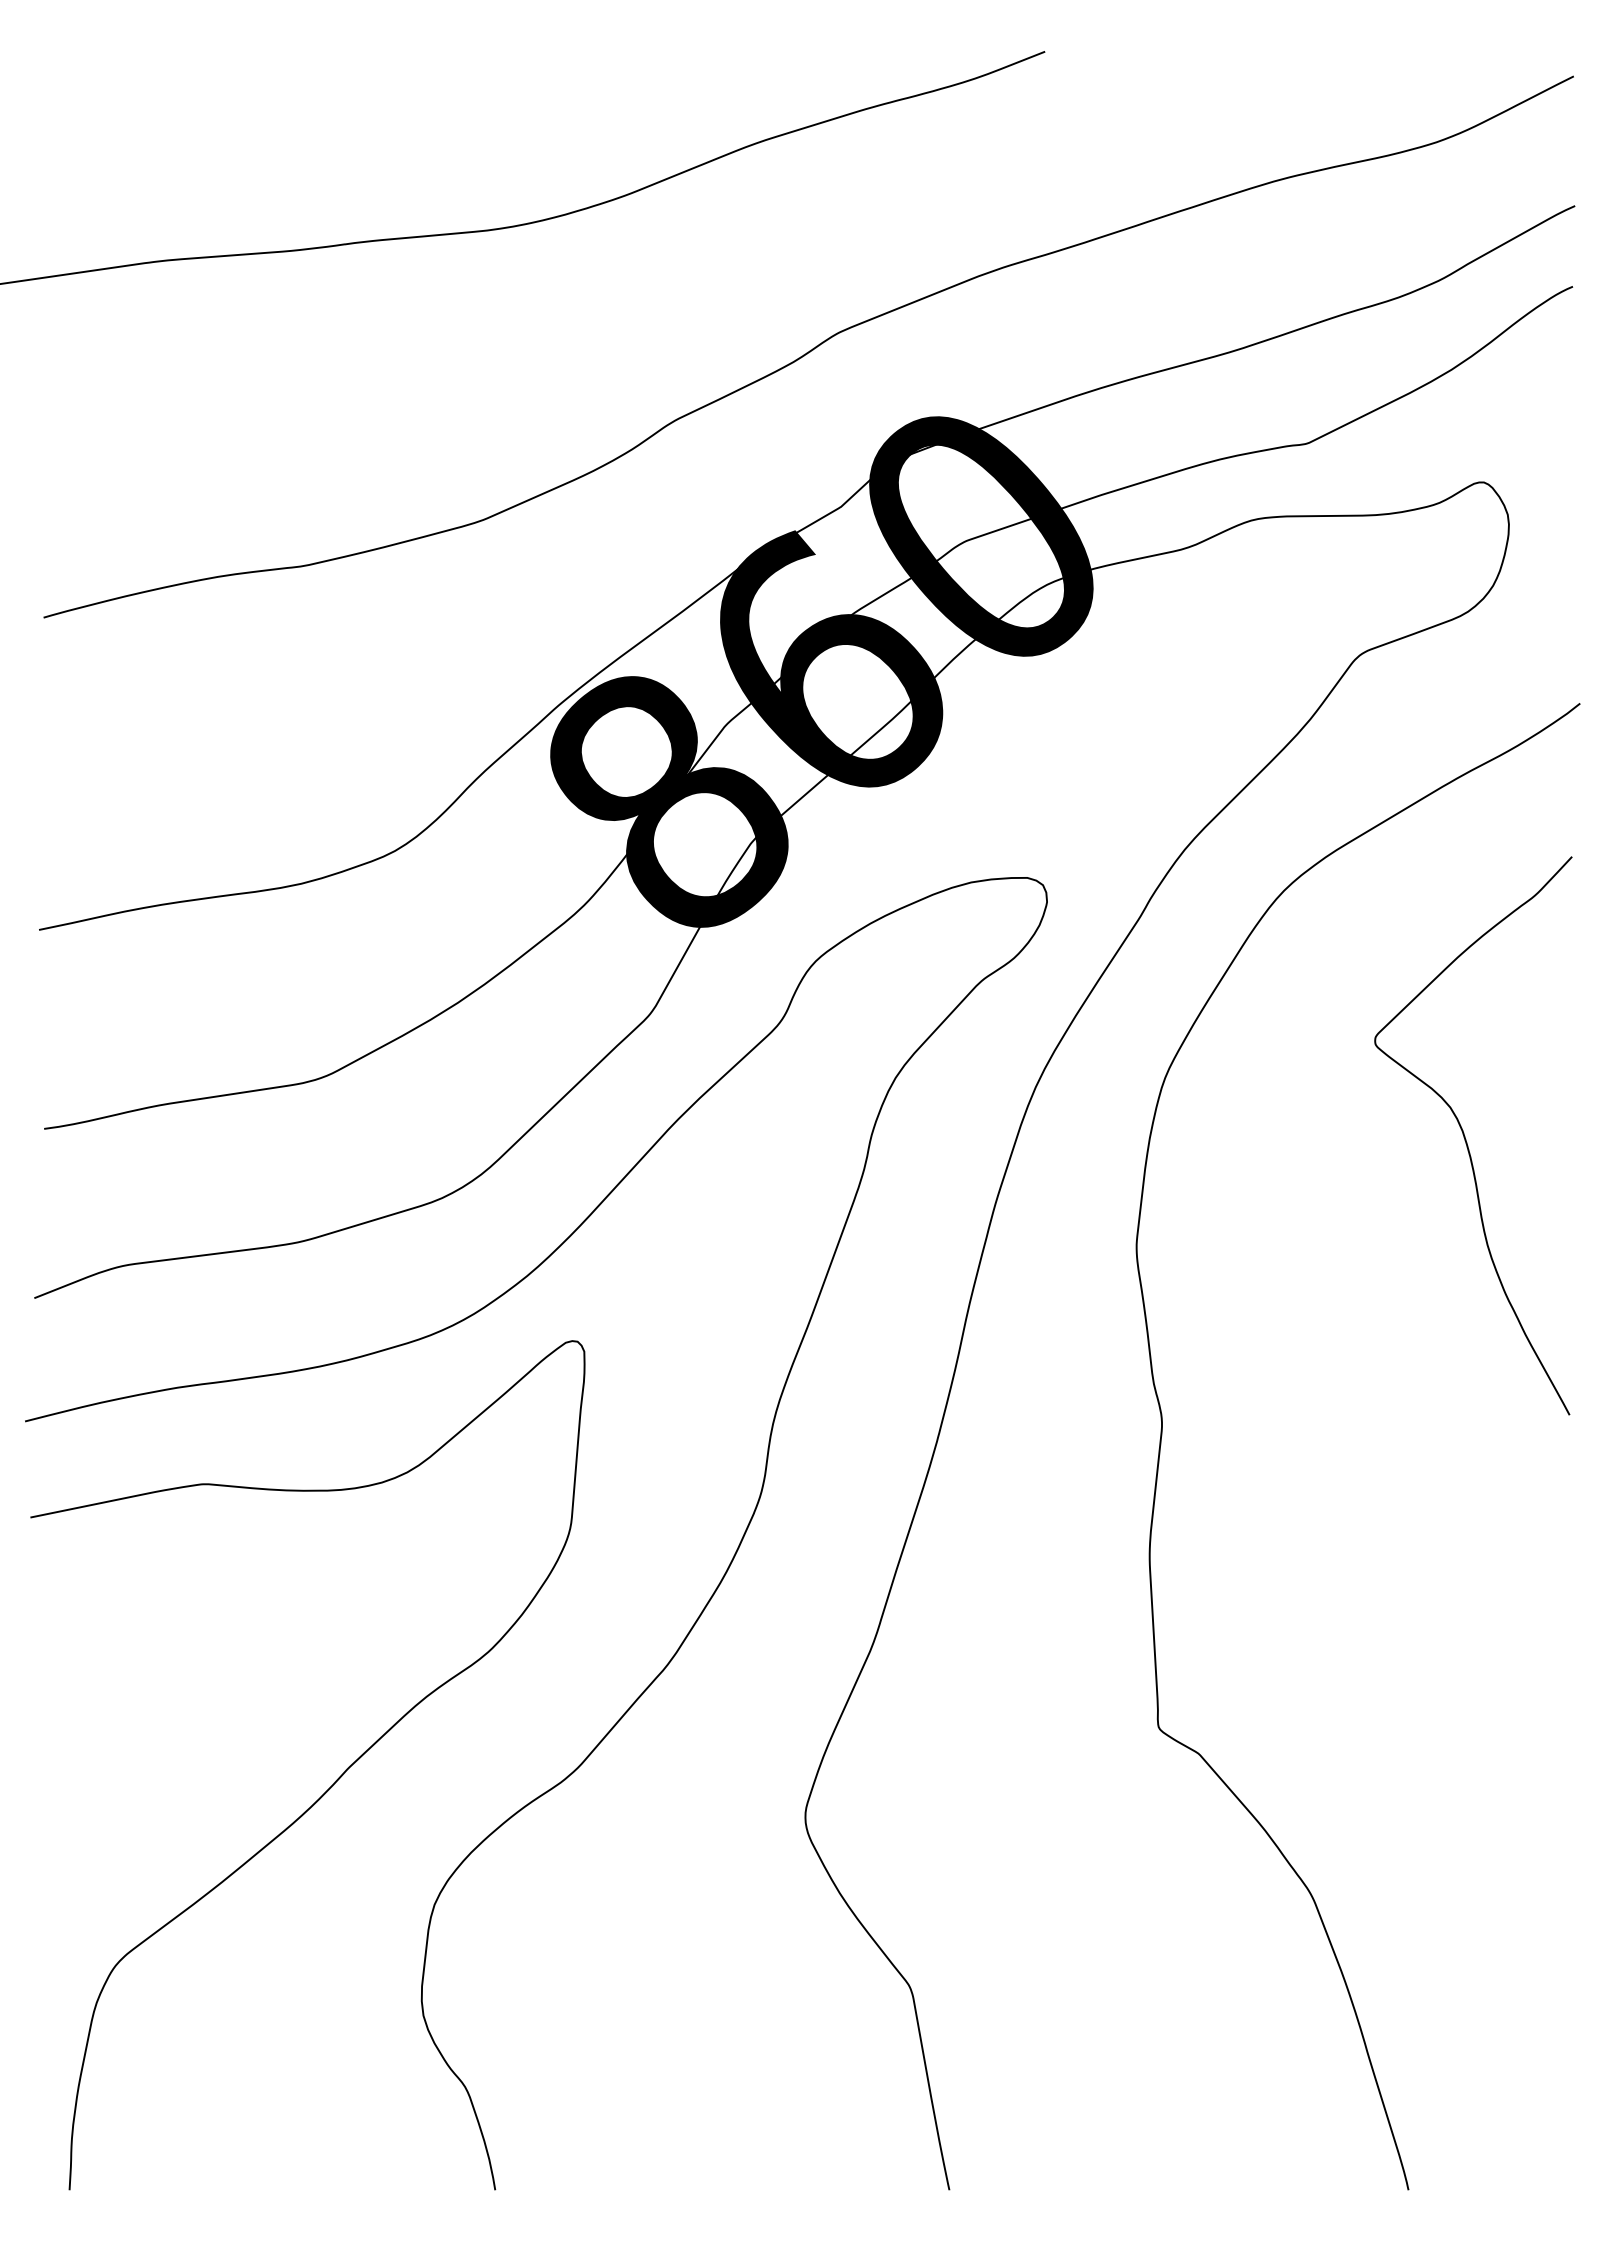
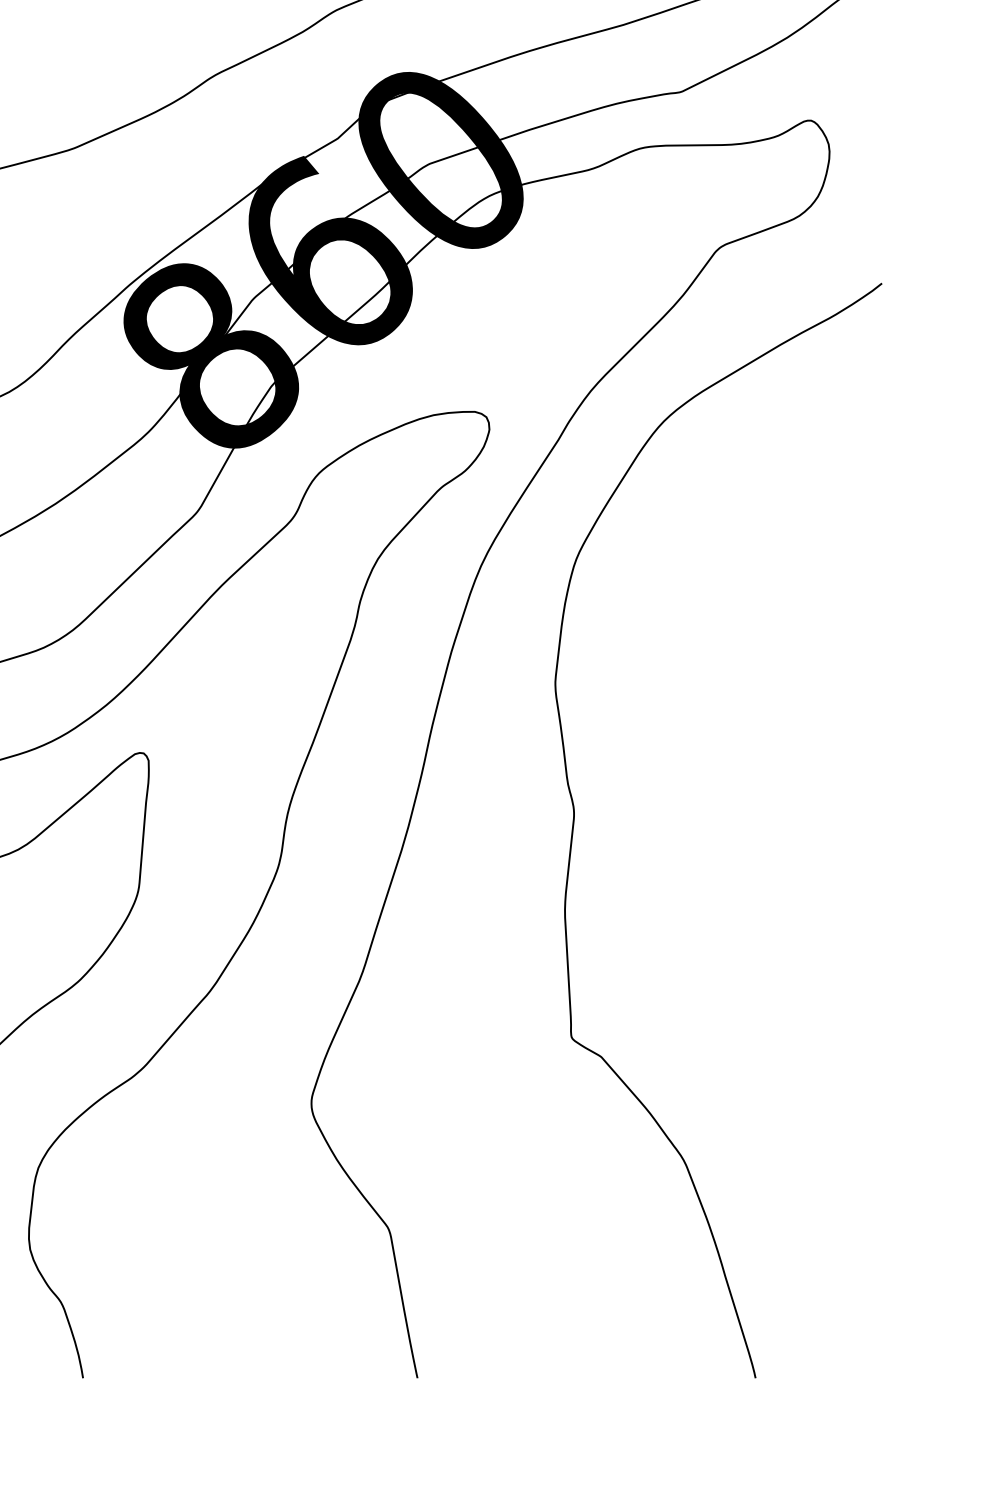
curve: (1465, 1136) -> (797, 602), removed

